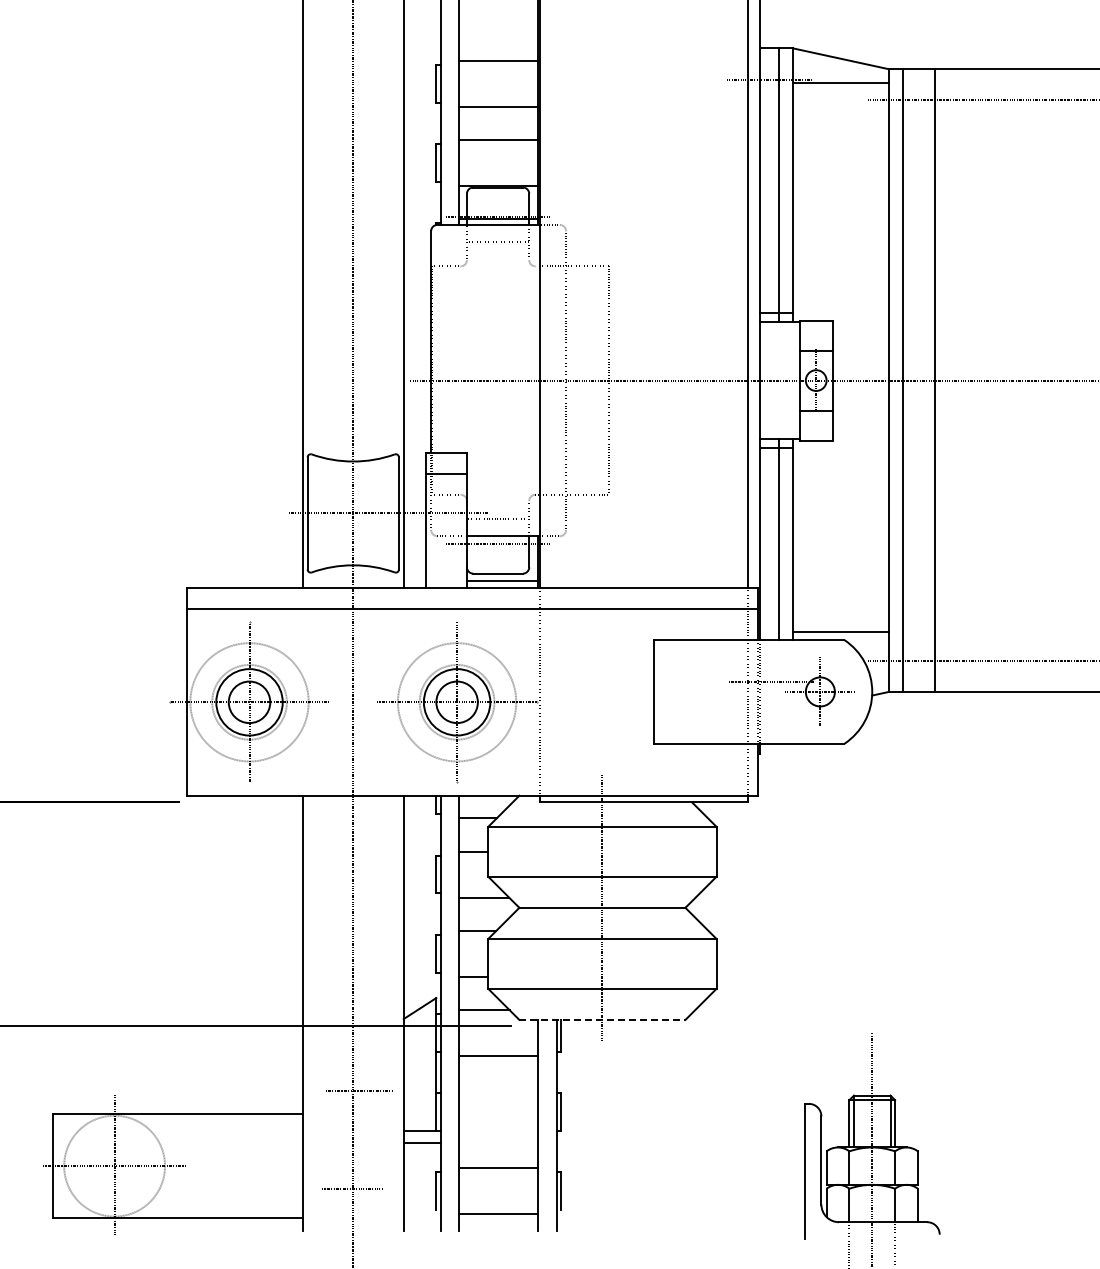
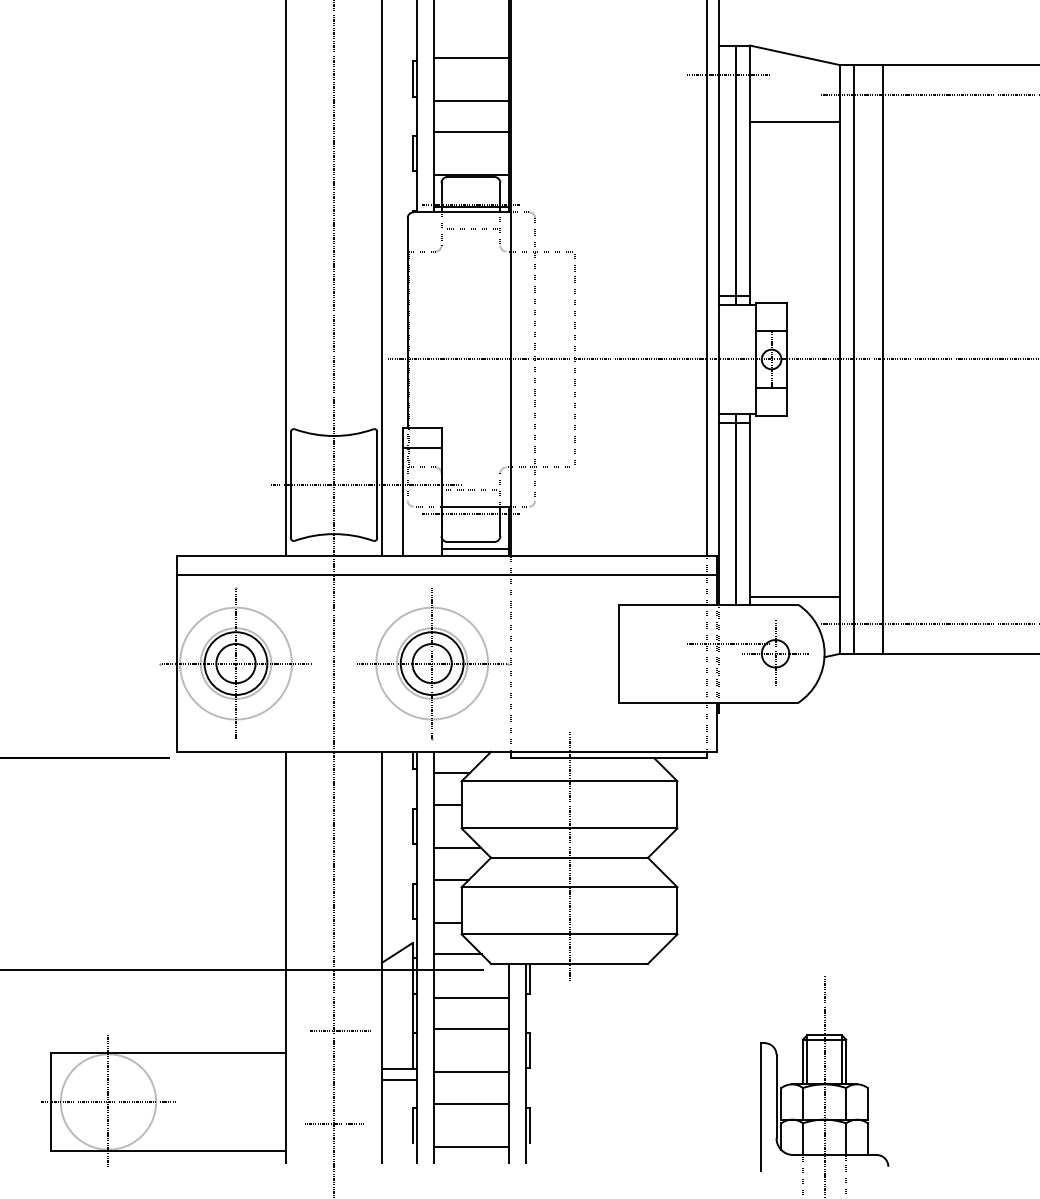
line: (840, 82) -> (794, 122), moved
line: (602, 1019) -> (569, 963), dashed -> solid
line: (498, 1089) -> (471, 1029), added
line: (498, 1134) -> (471, 1072), added

